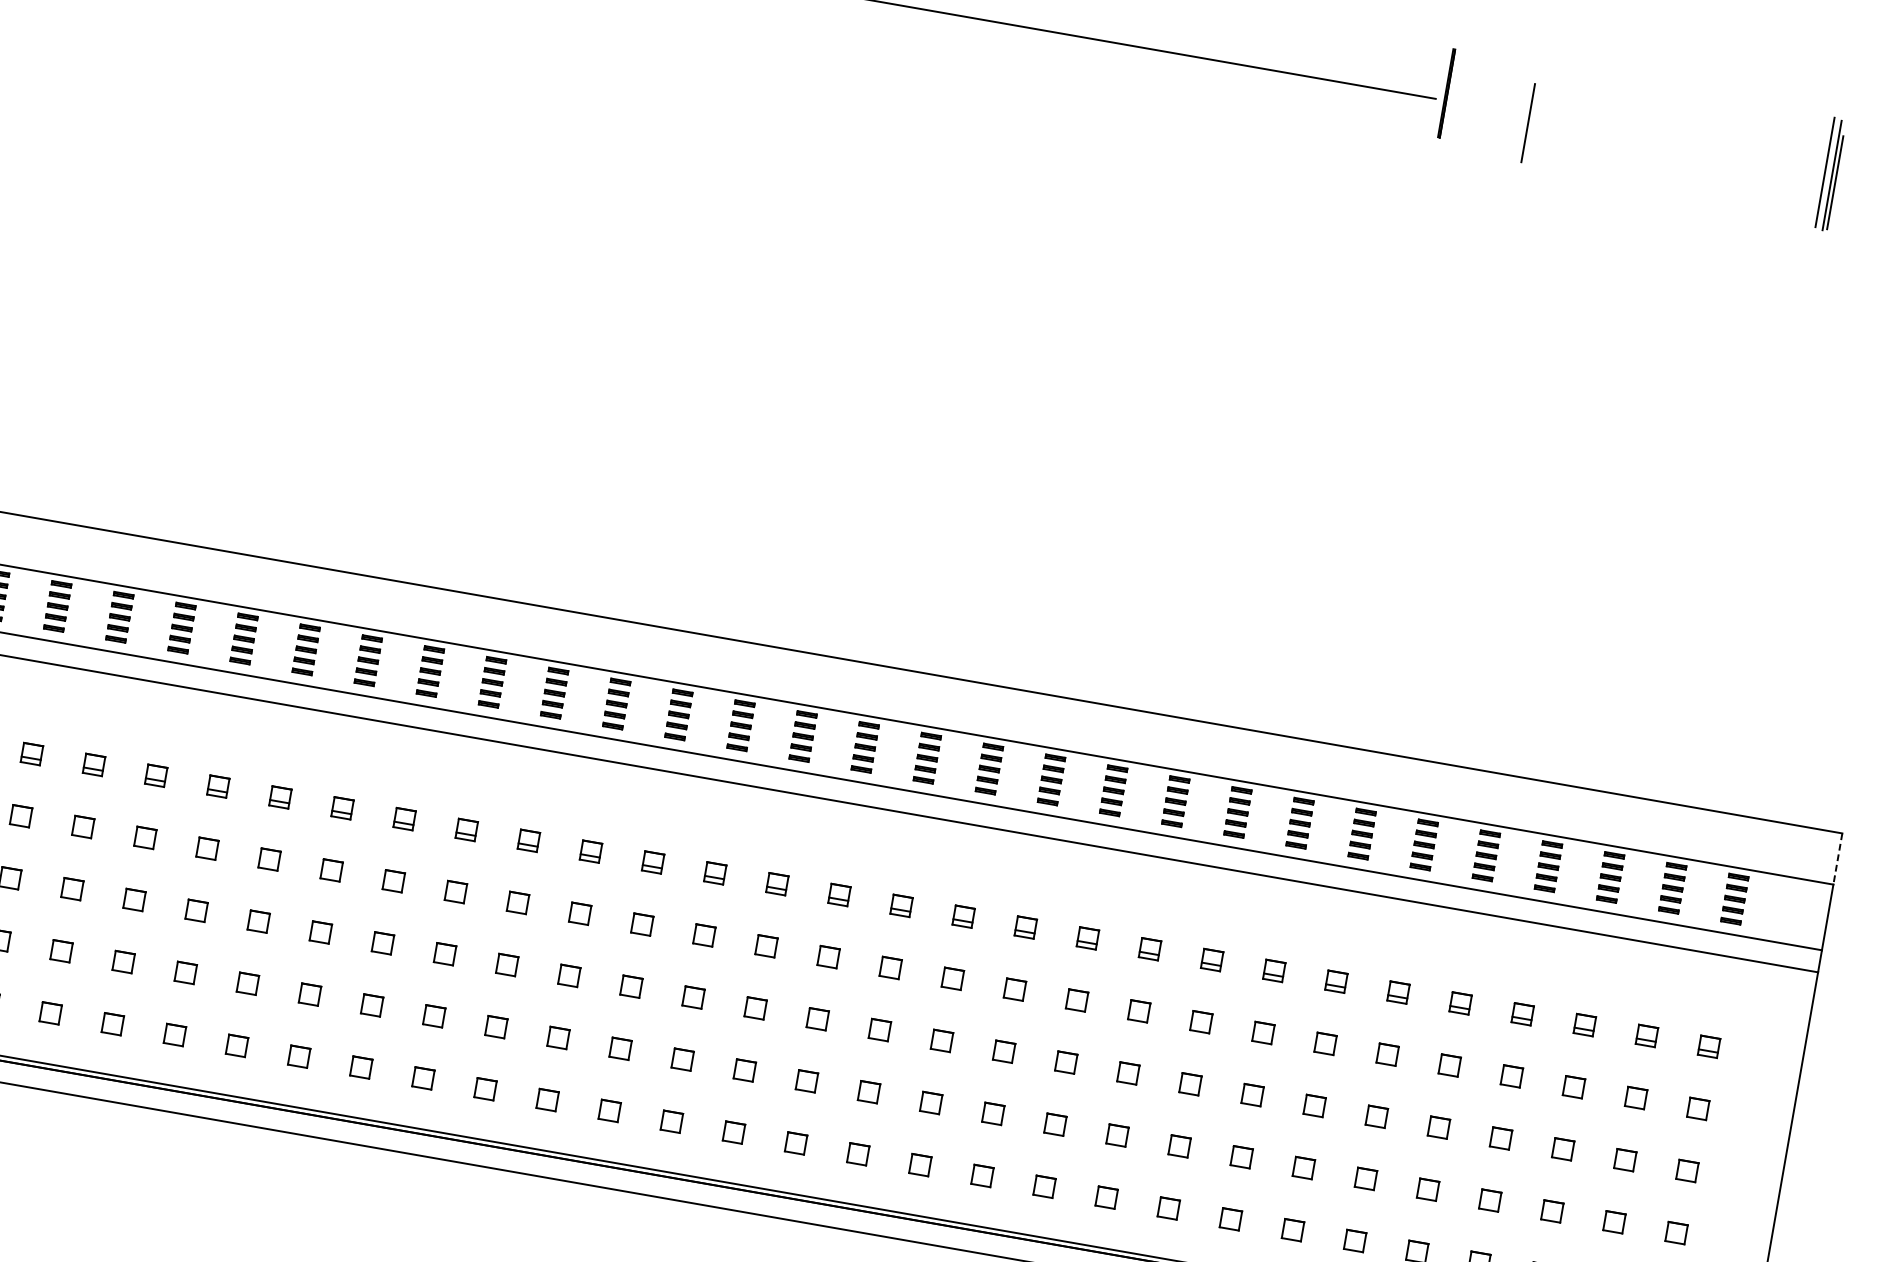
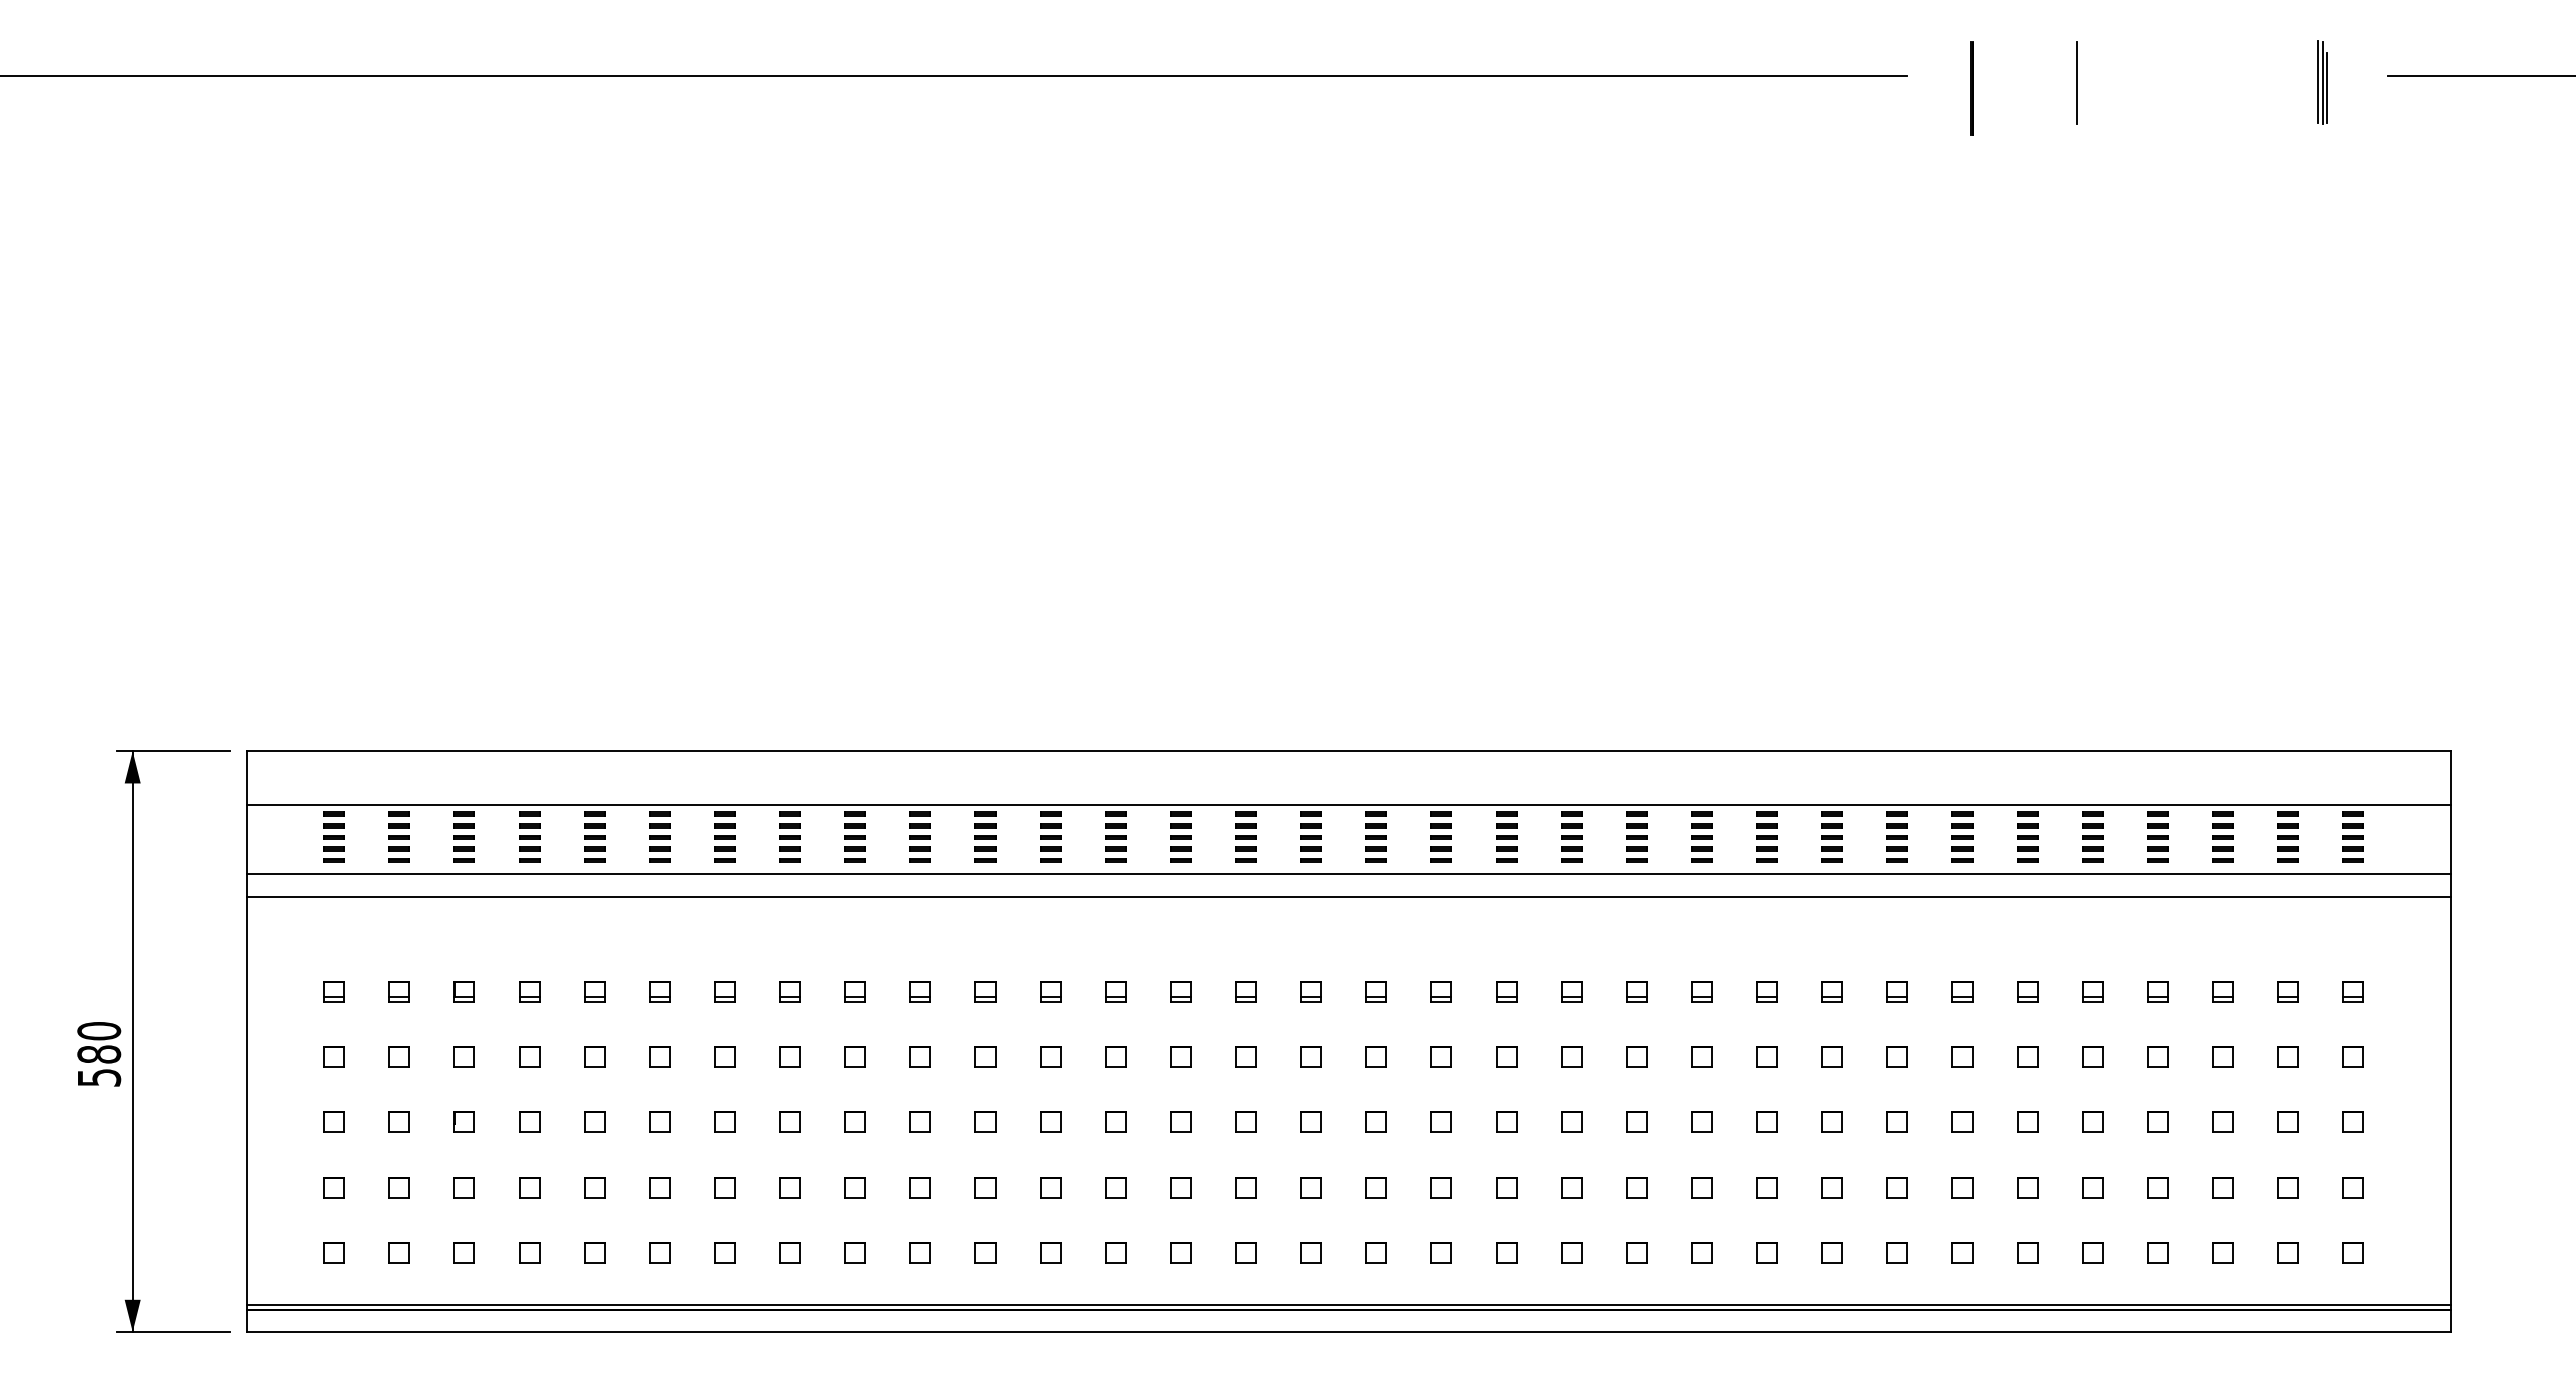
line: (1446, 93) -> (1971, 88), moved
line: (1527, 122) -> (2076, 82), moved
part: (1831, 174) -> (2322, 82), size x0.71
line: (1837, 859) -> (2450, 778), dashed -> solid

